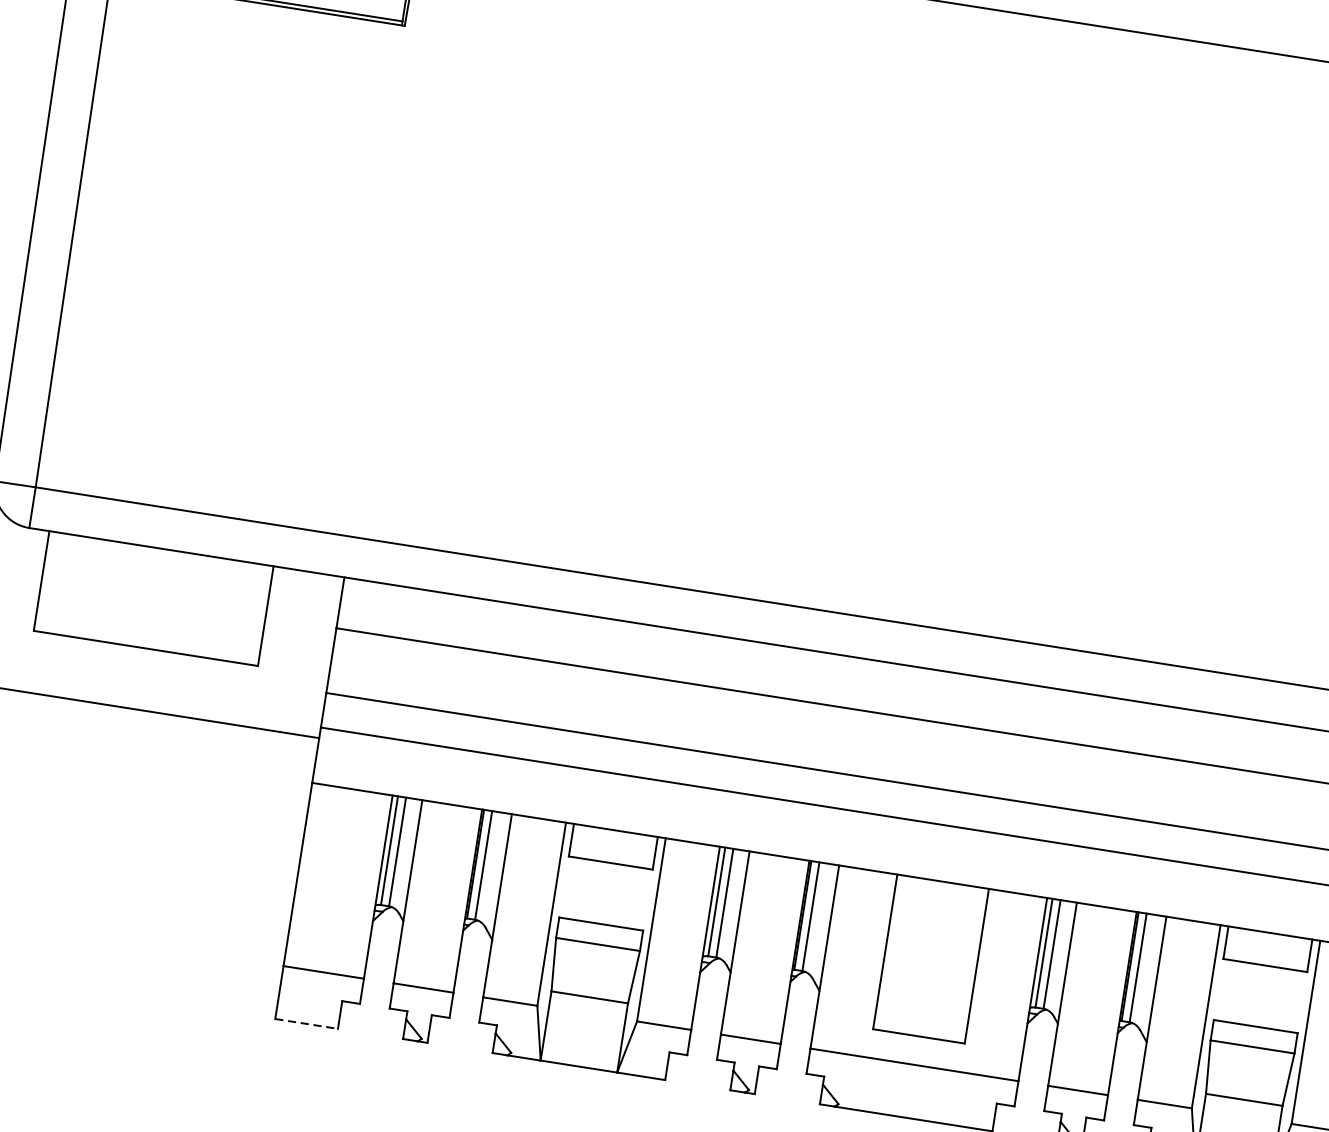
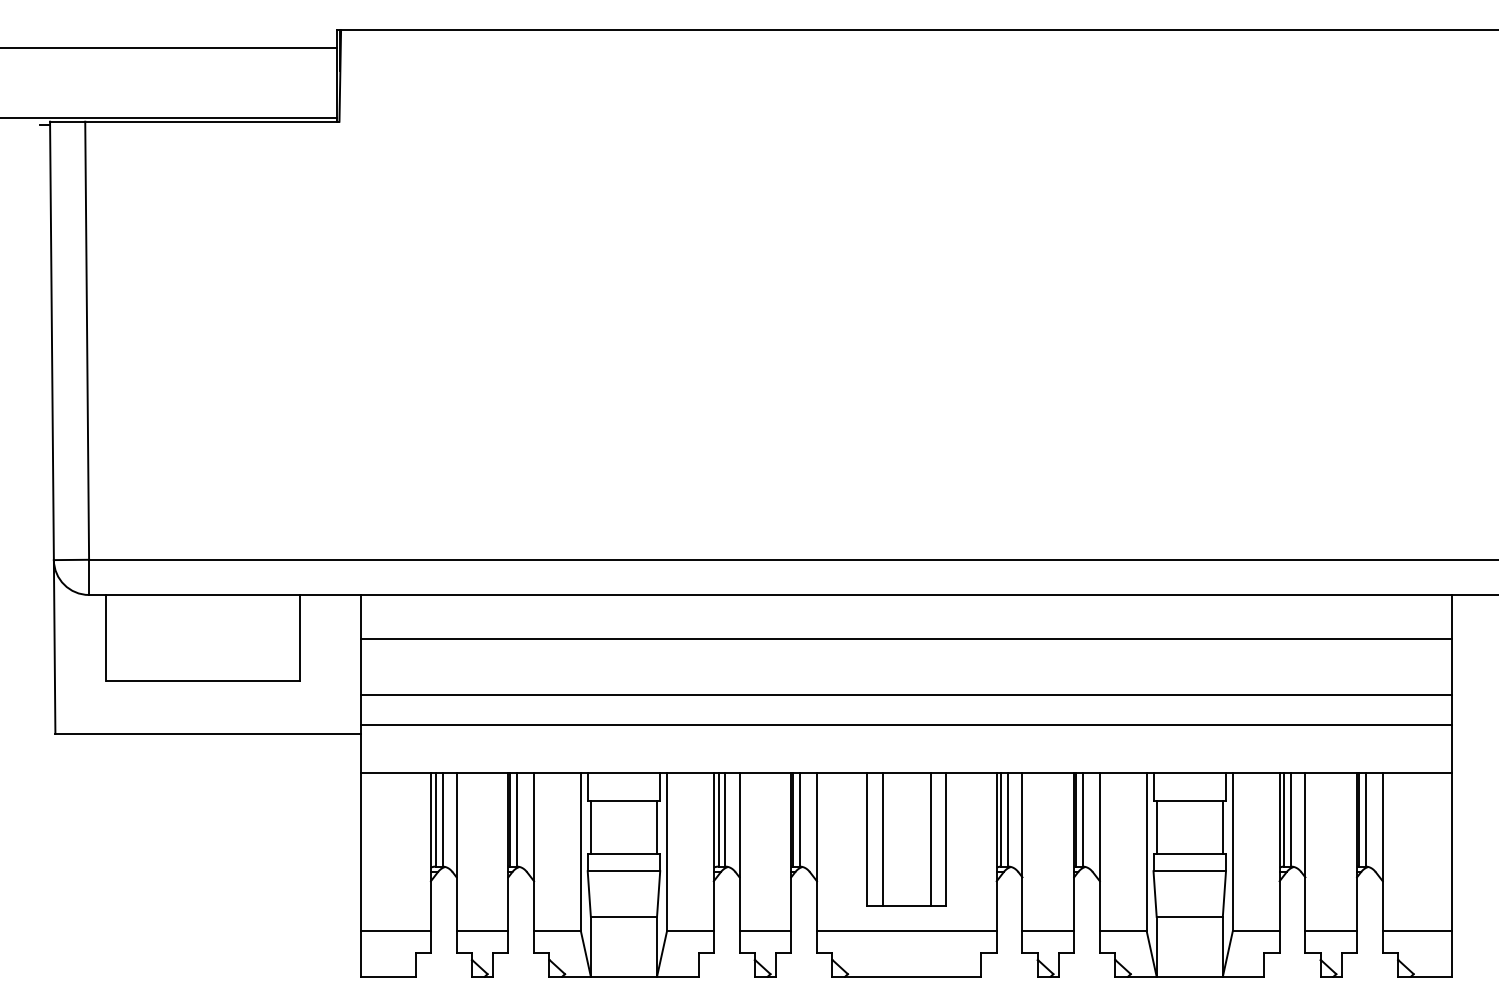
line: (567, 886) -> (590, 826), added
line: (644, 898) -> (657, 826), added
line: (904, 954) -> (883, 839), added
line: (958, 963) -> (930, 839), added
line: (1222, 989) -> (1156, 826), added
line: (1298, 1001) -> (1222, 826), added
line: (307, 1023) -> (389, 976), dashed -> solid

